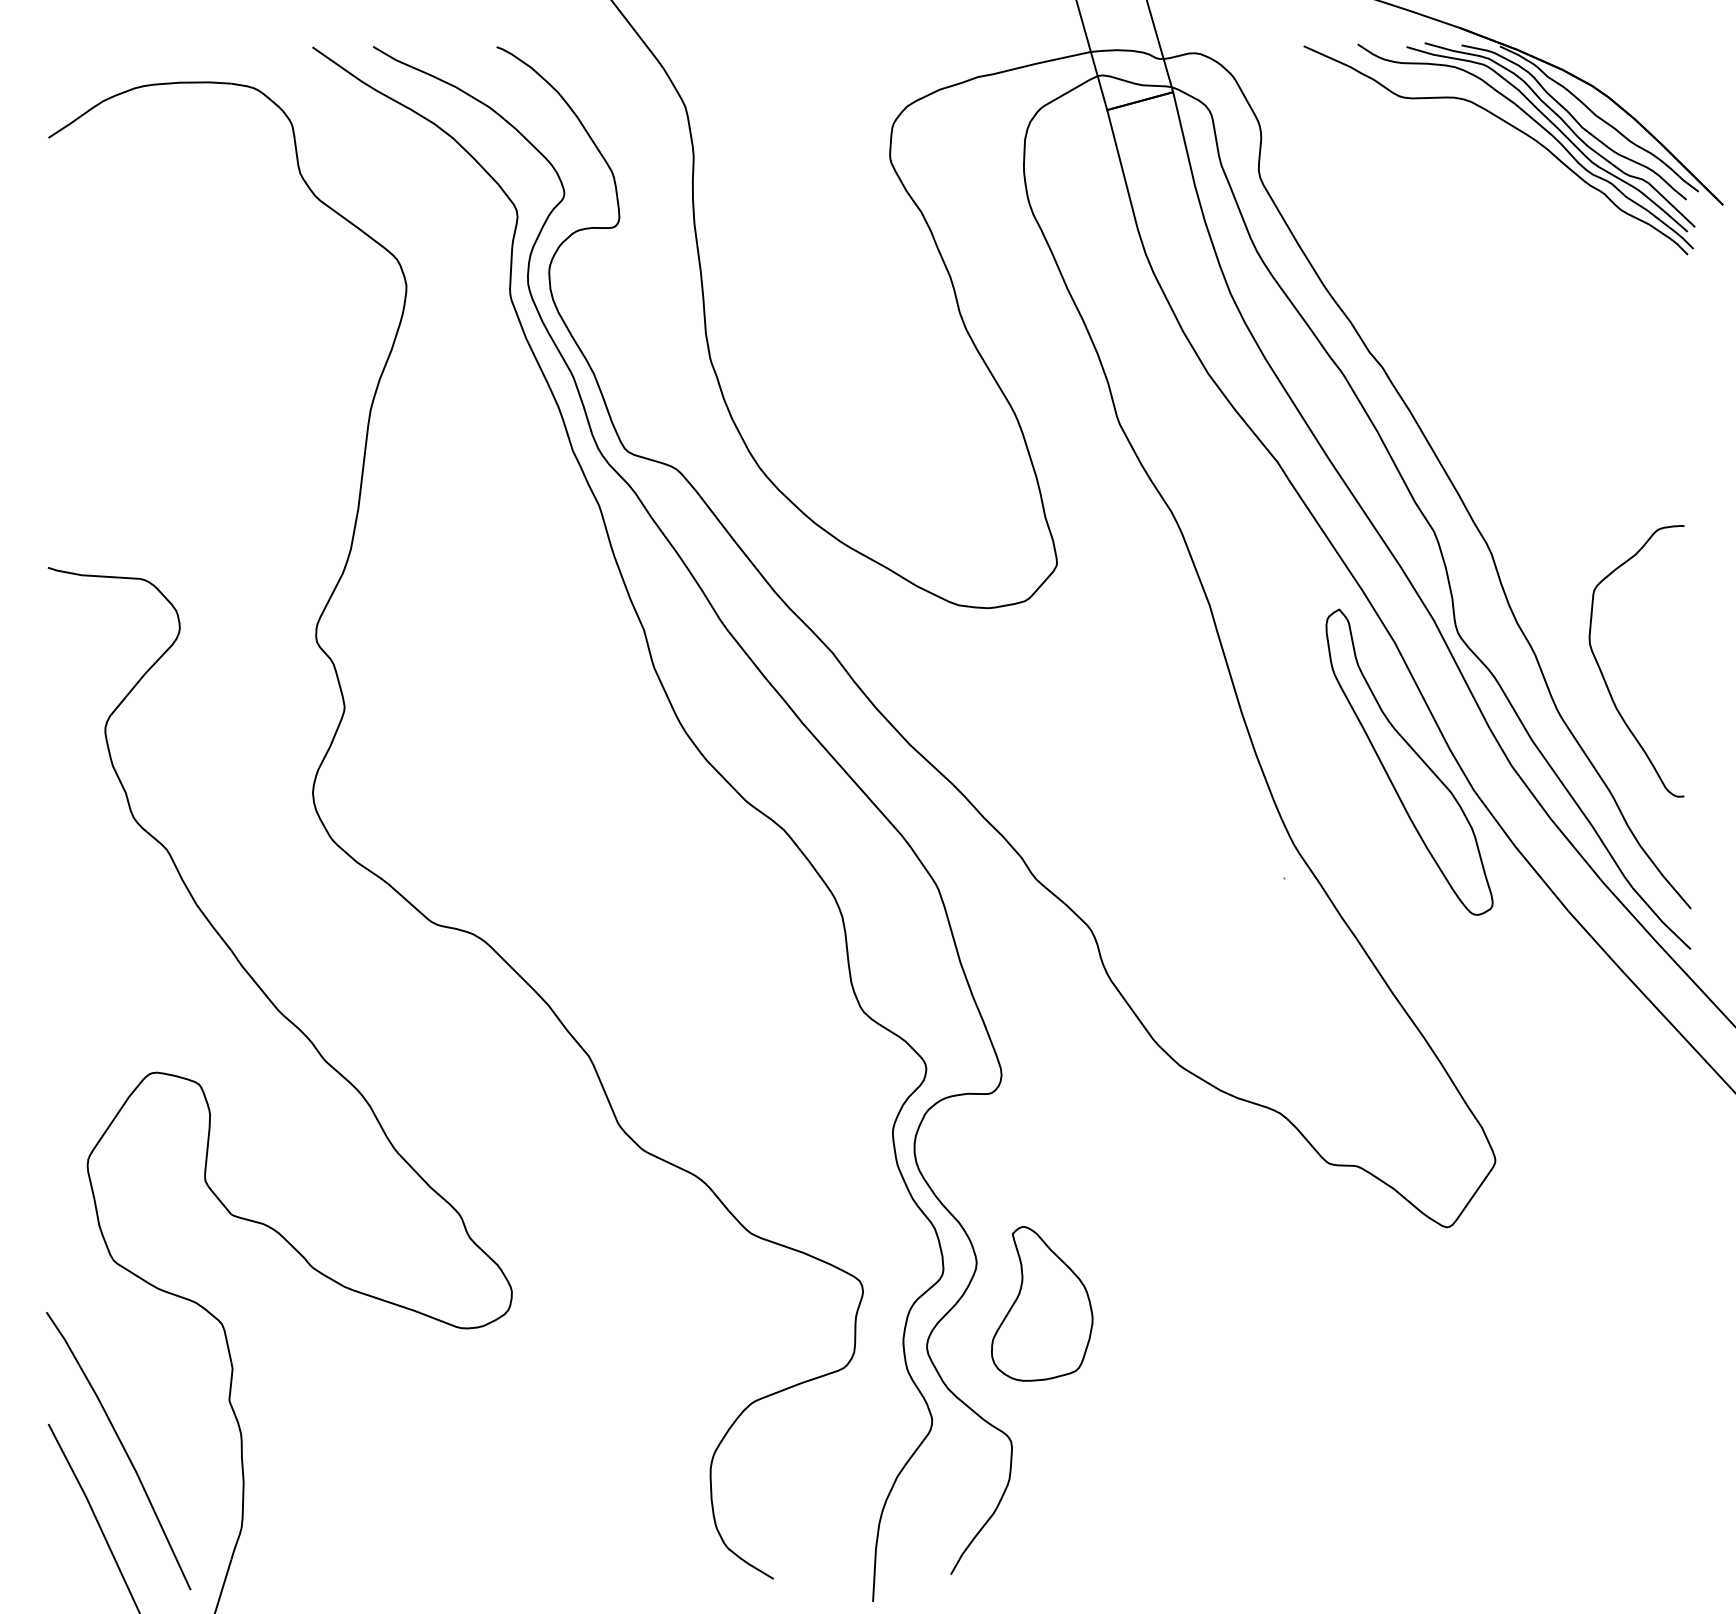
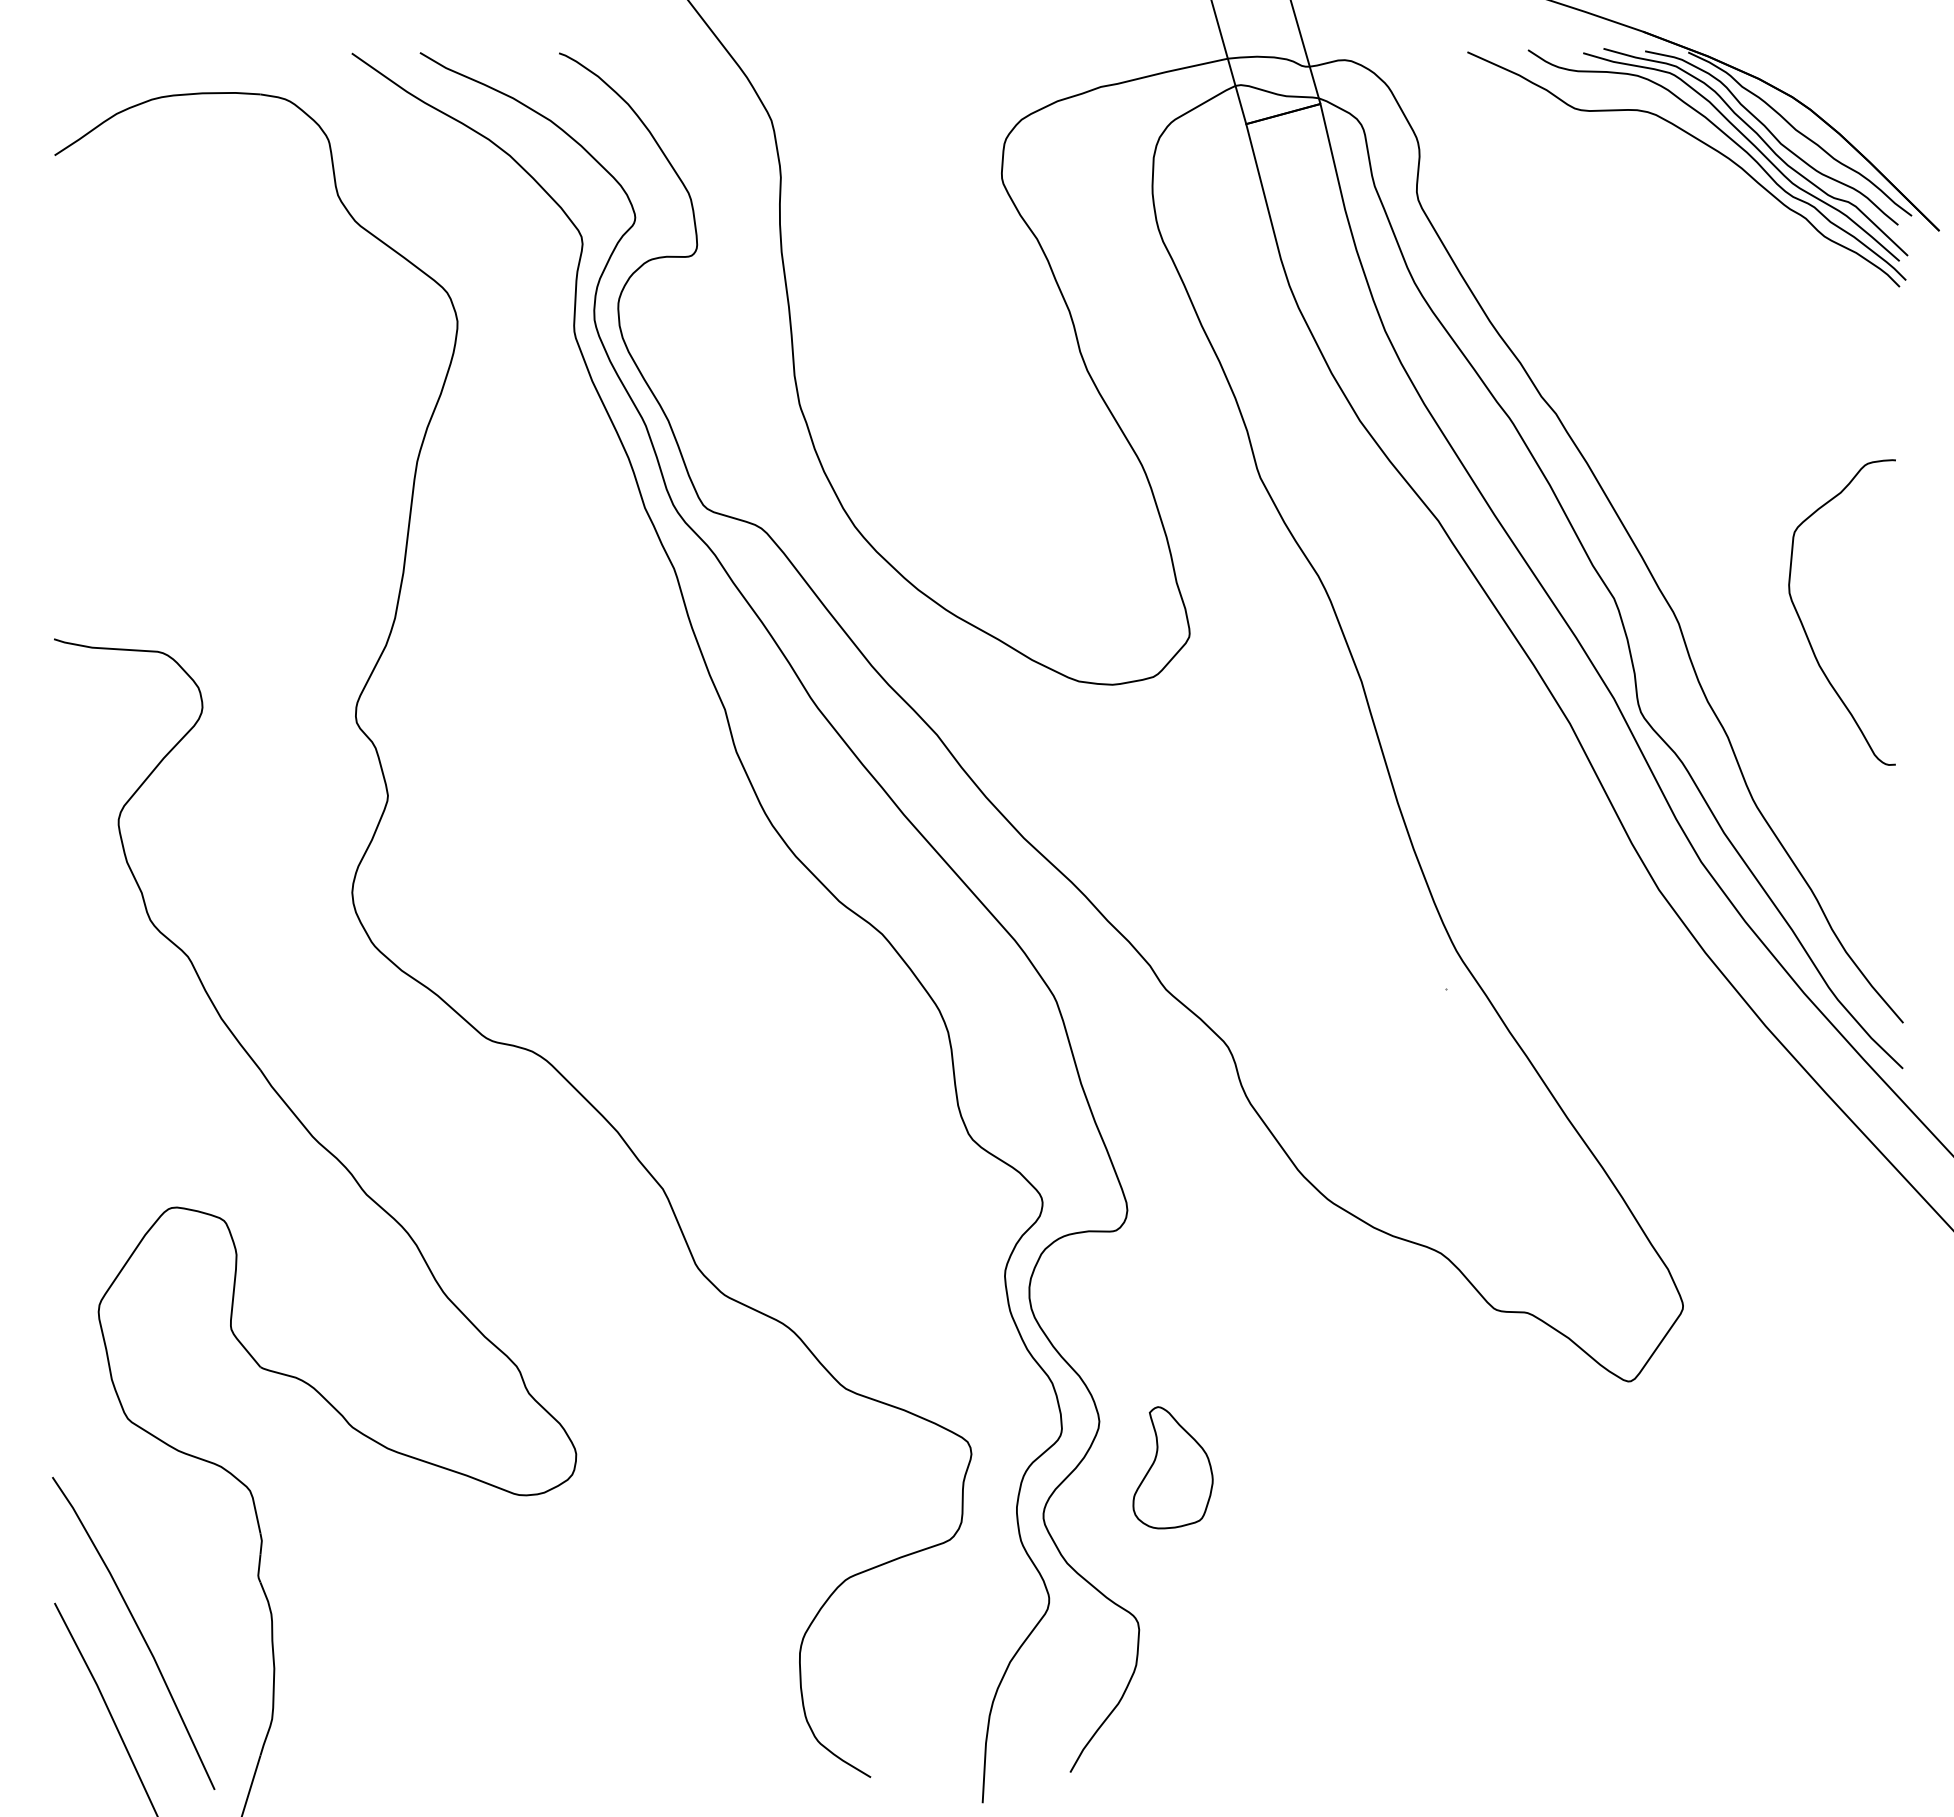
curve: (1604, 676) -> (1805, 629), moved
part: (1409, 761) -> (1586, 857), removed
part: (1041, 1303) -> (1172, 1467), size x0.7

